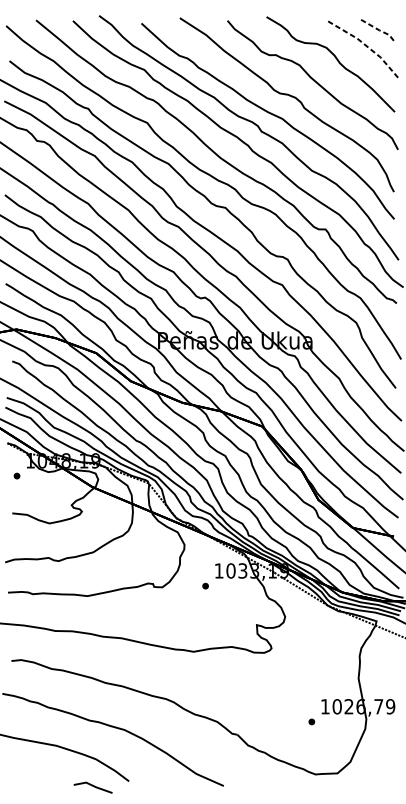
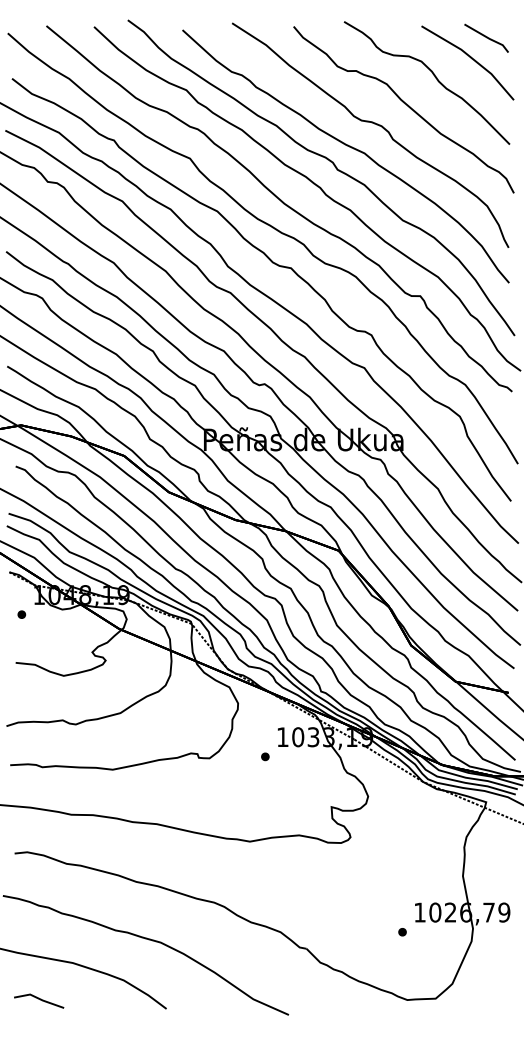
line: (378, 29) -> (488, 38), dashed -> solid
line: (365, 44) -> (471, 57), dashed -> solid
line: (93, 786) -> (39, 999), moved

